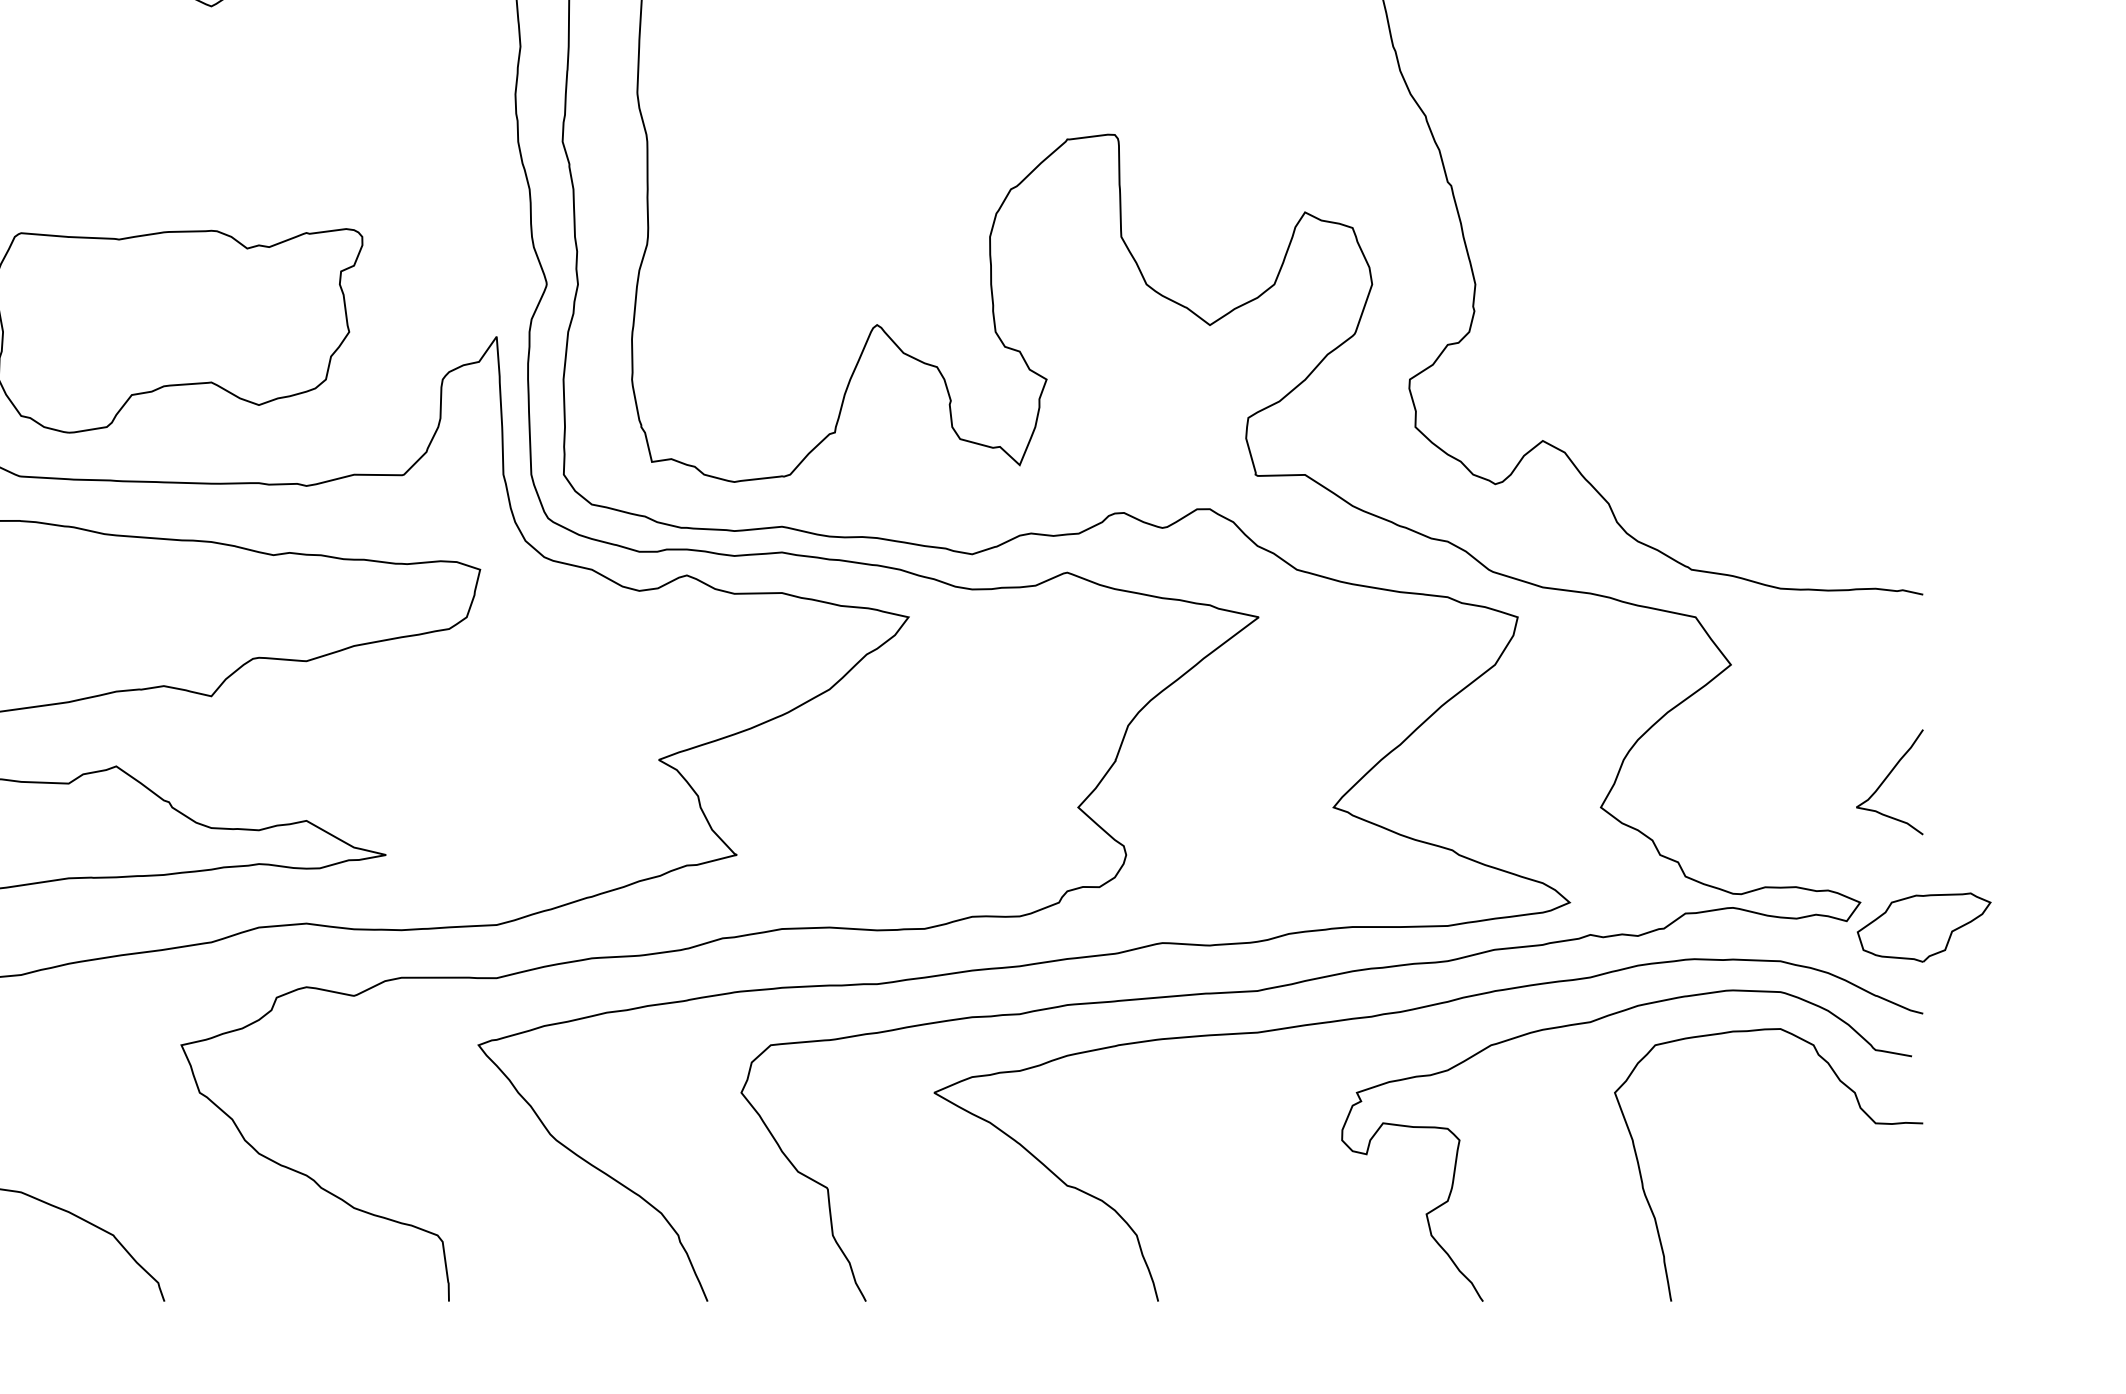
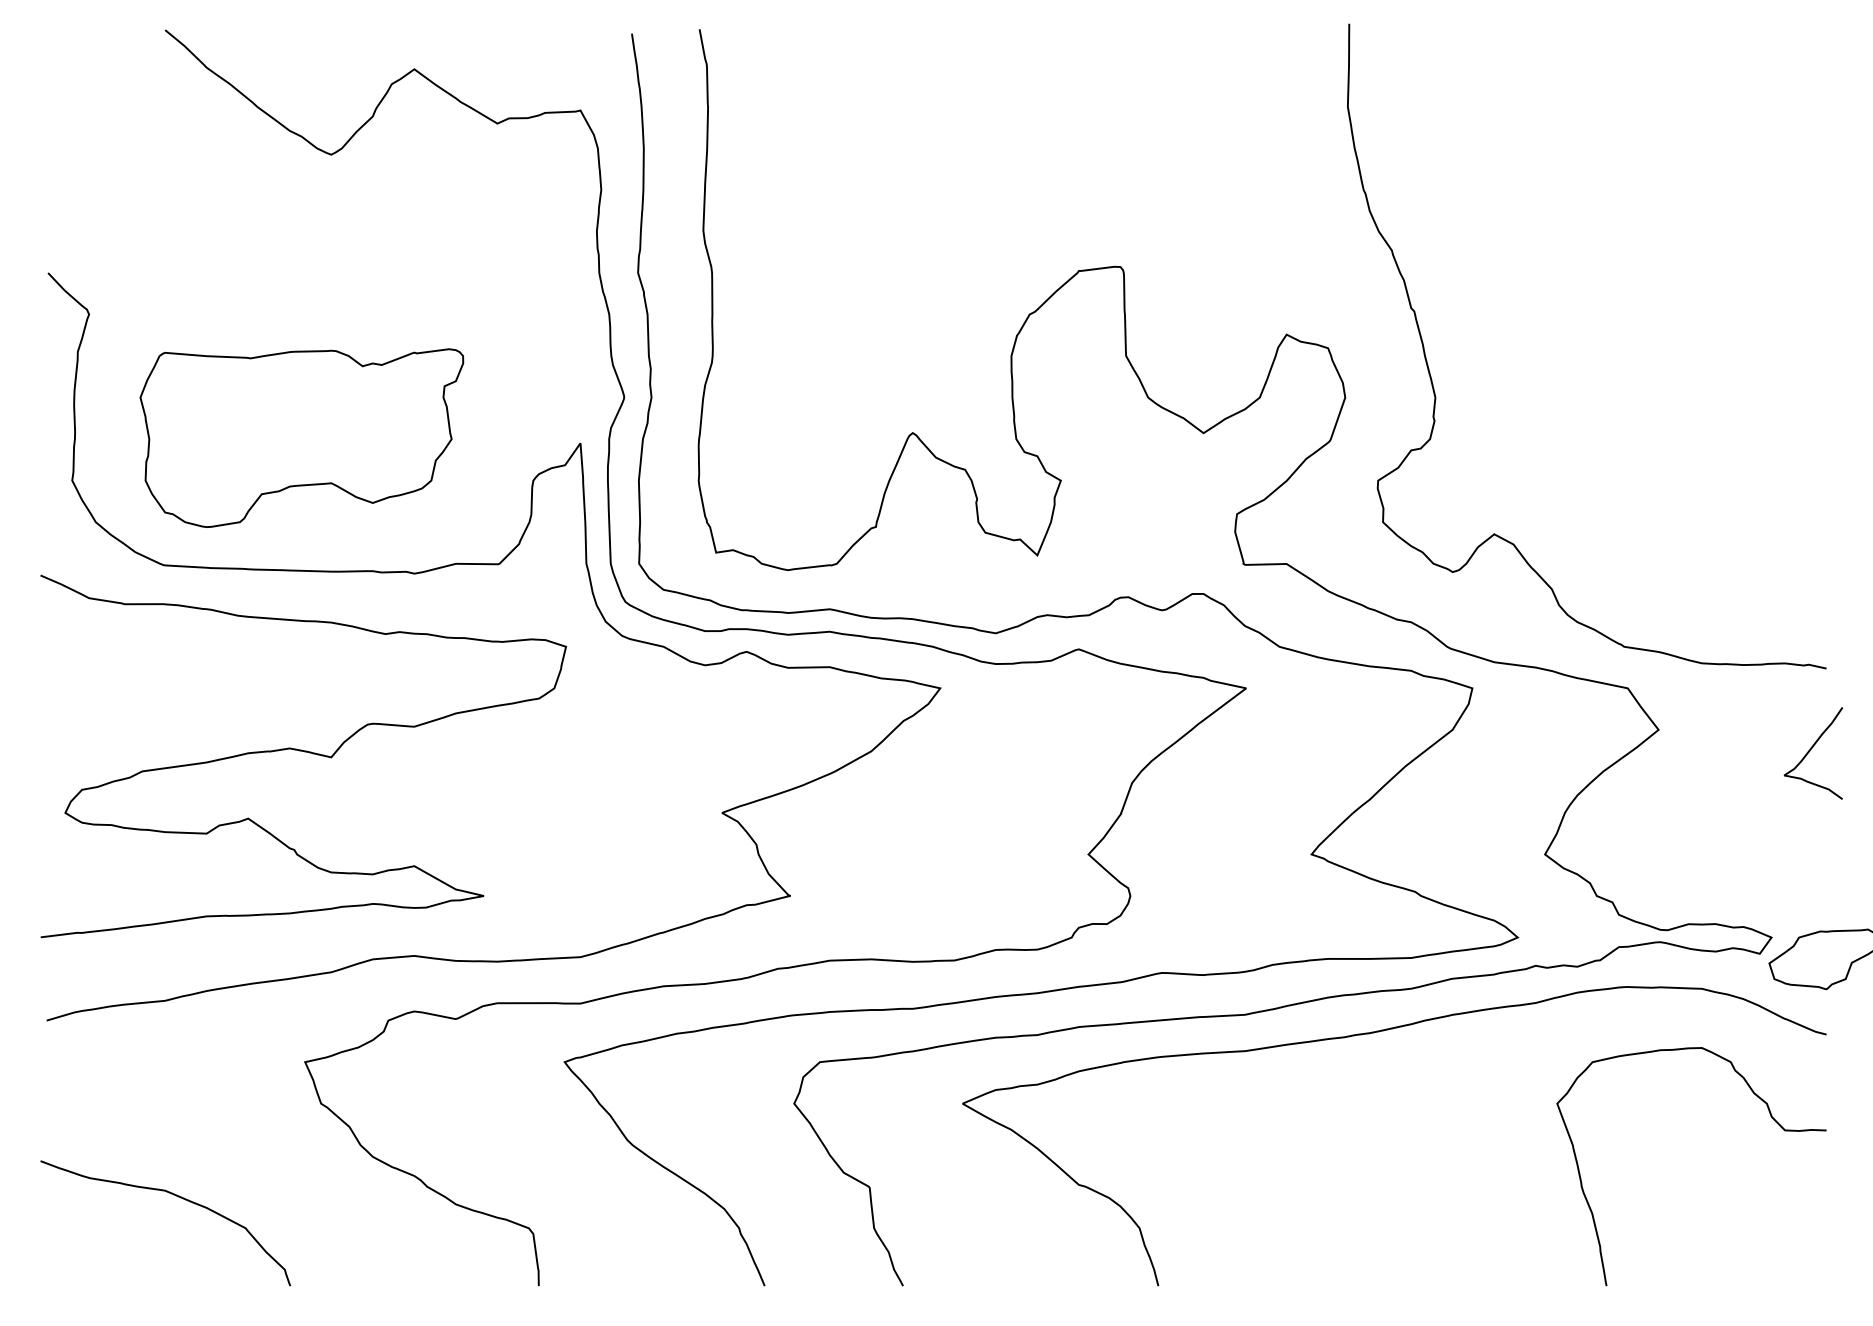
curve: (1886, 780) -> (1810, 751), moved
curve: (1588, 1023) -> (1534, 1043), removed

